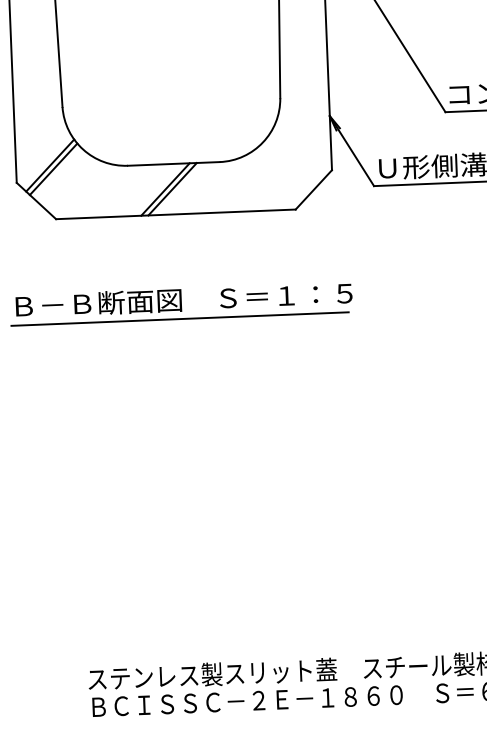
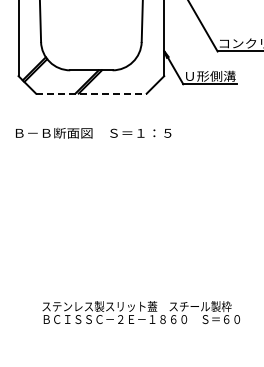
line: (176, 214) -> (91, 93), solid -> dashed
line: (180, 320) -> (91, 142), removed

